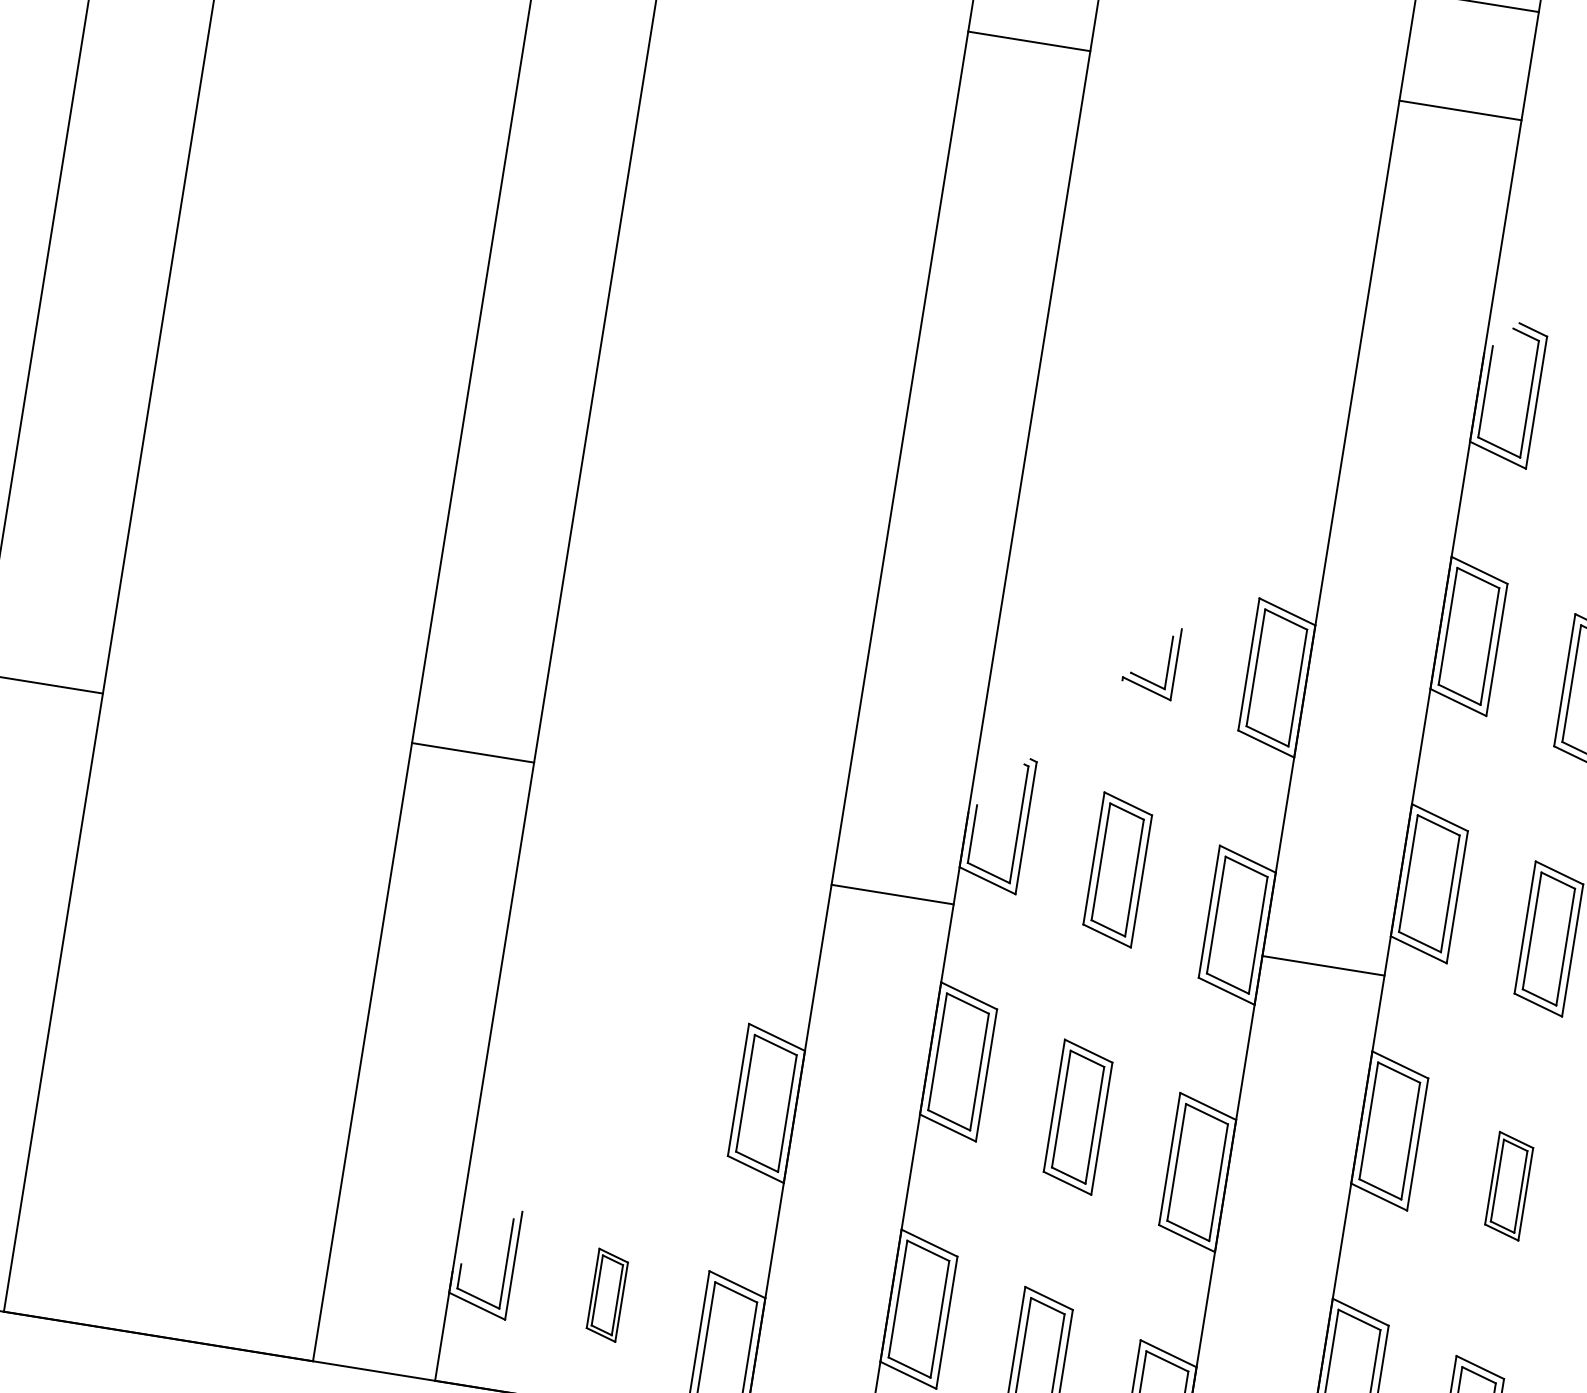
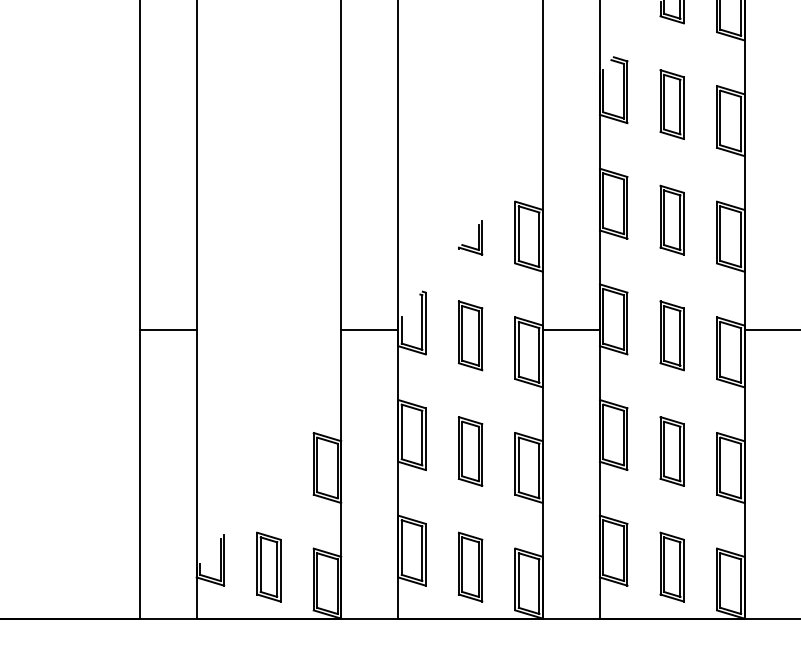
line: (892, 894) -> (369, 329), moved
line: (1321, 965) -> (570, 329), moved
part: (1507, 1186) -> (671, 451), size x1.43
part: (606, 1293) -> (268, 566), size x1.67

